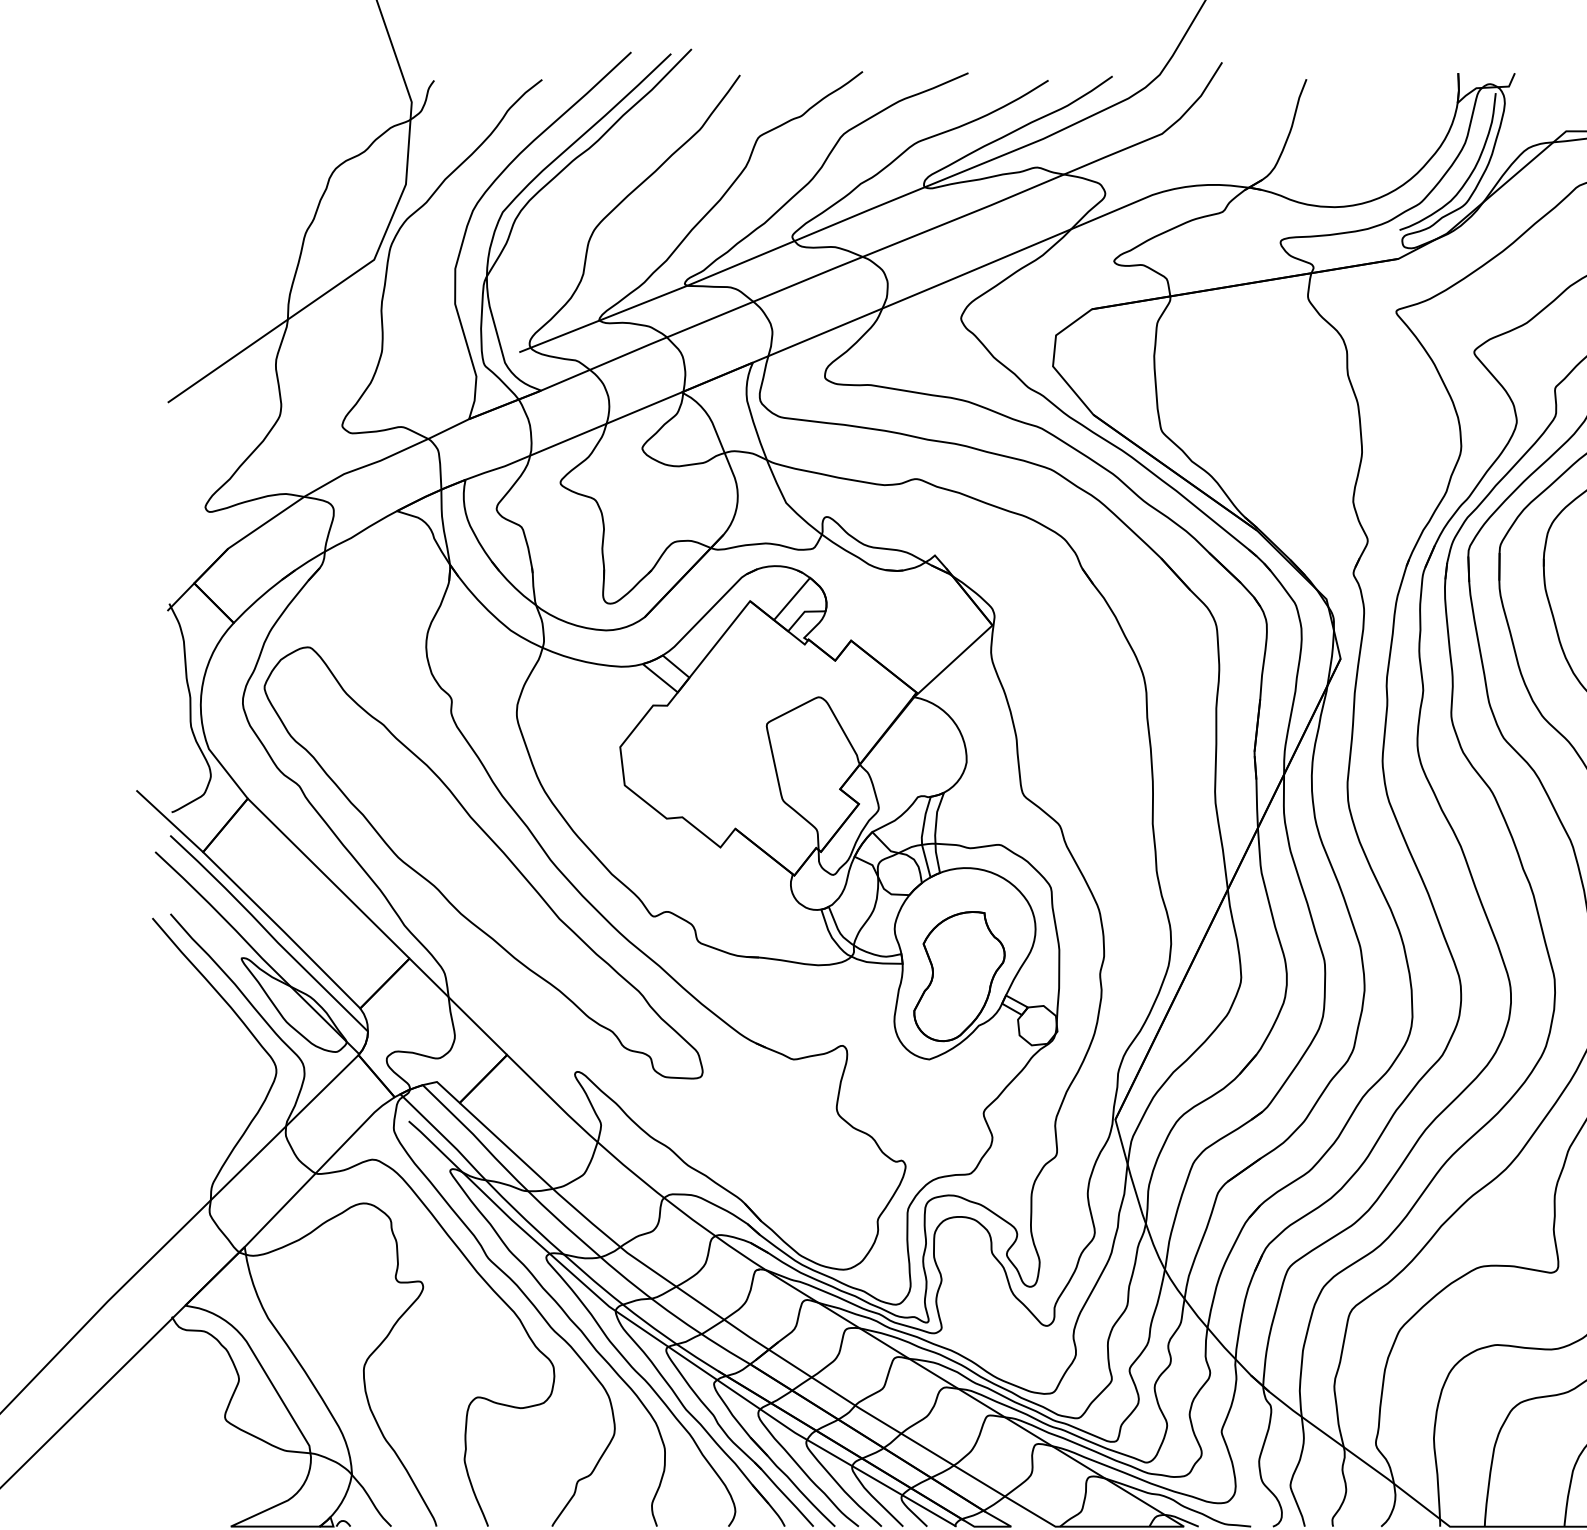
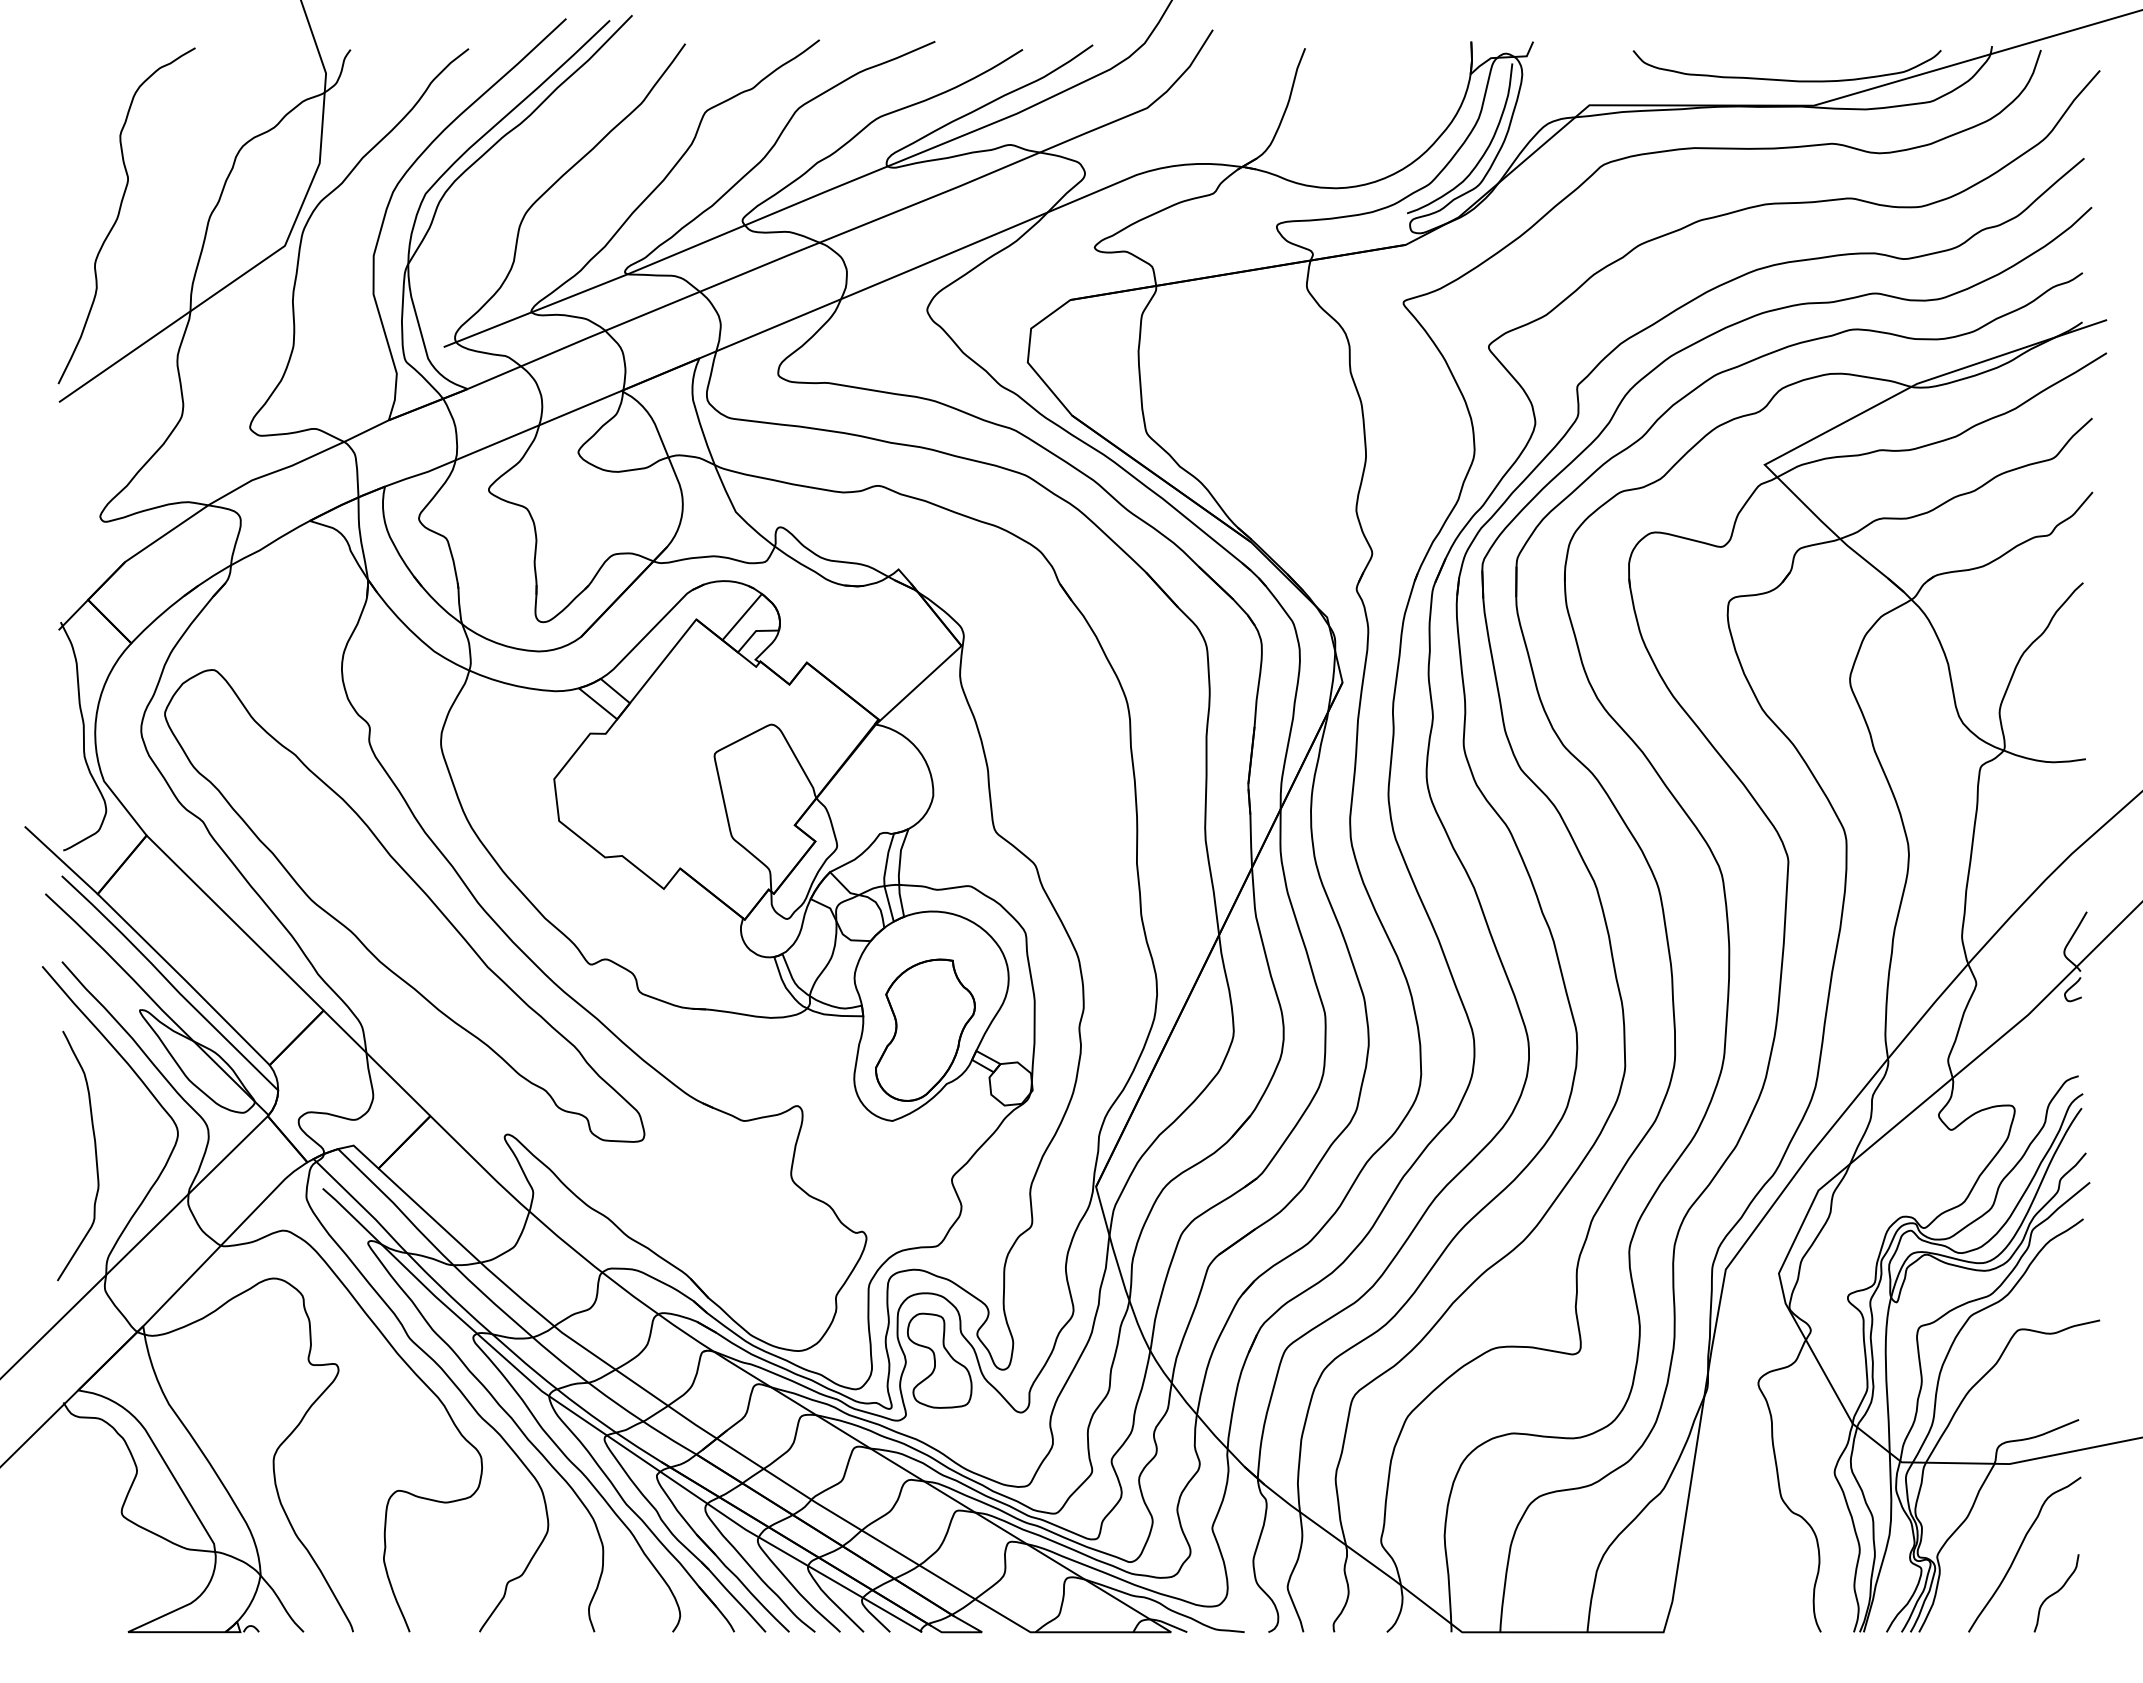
curve: (223, 232) -> (119, 215), added
curve: (201, 1091) -> (95, 1155), added
part: (972, 1278) -> (939, 1360), added

